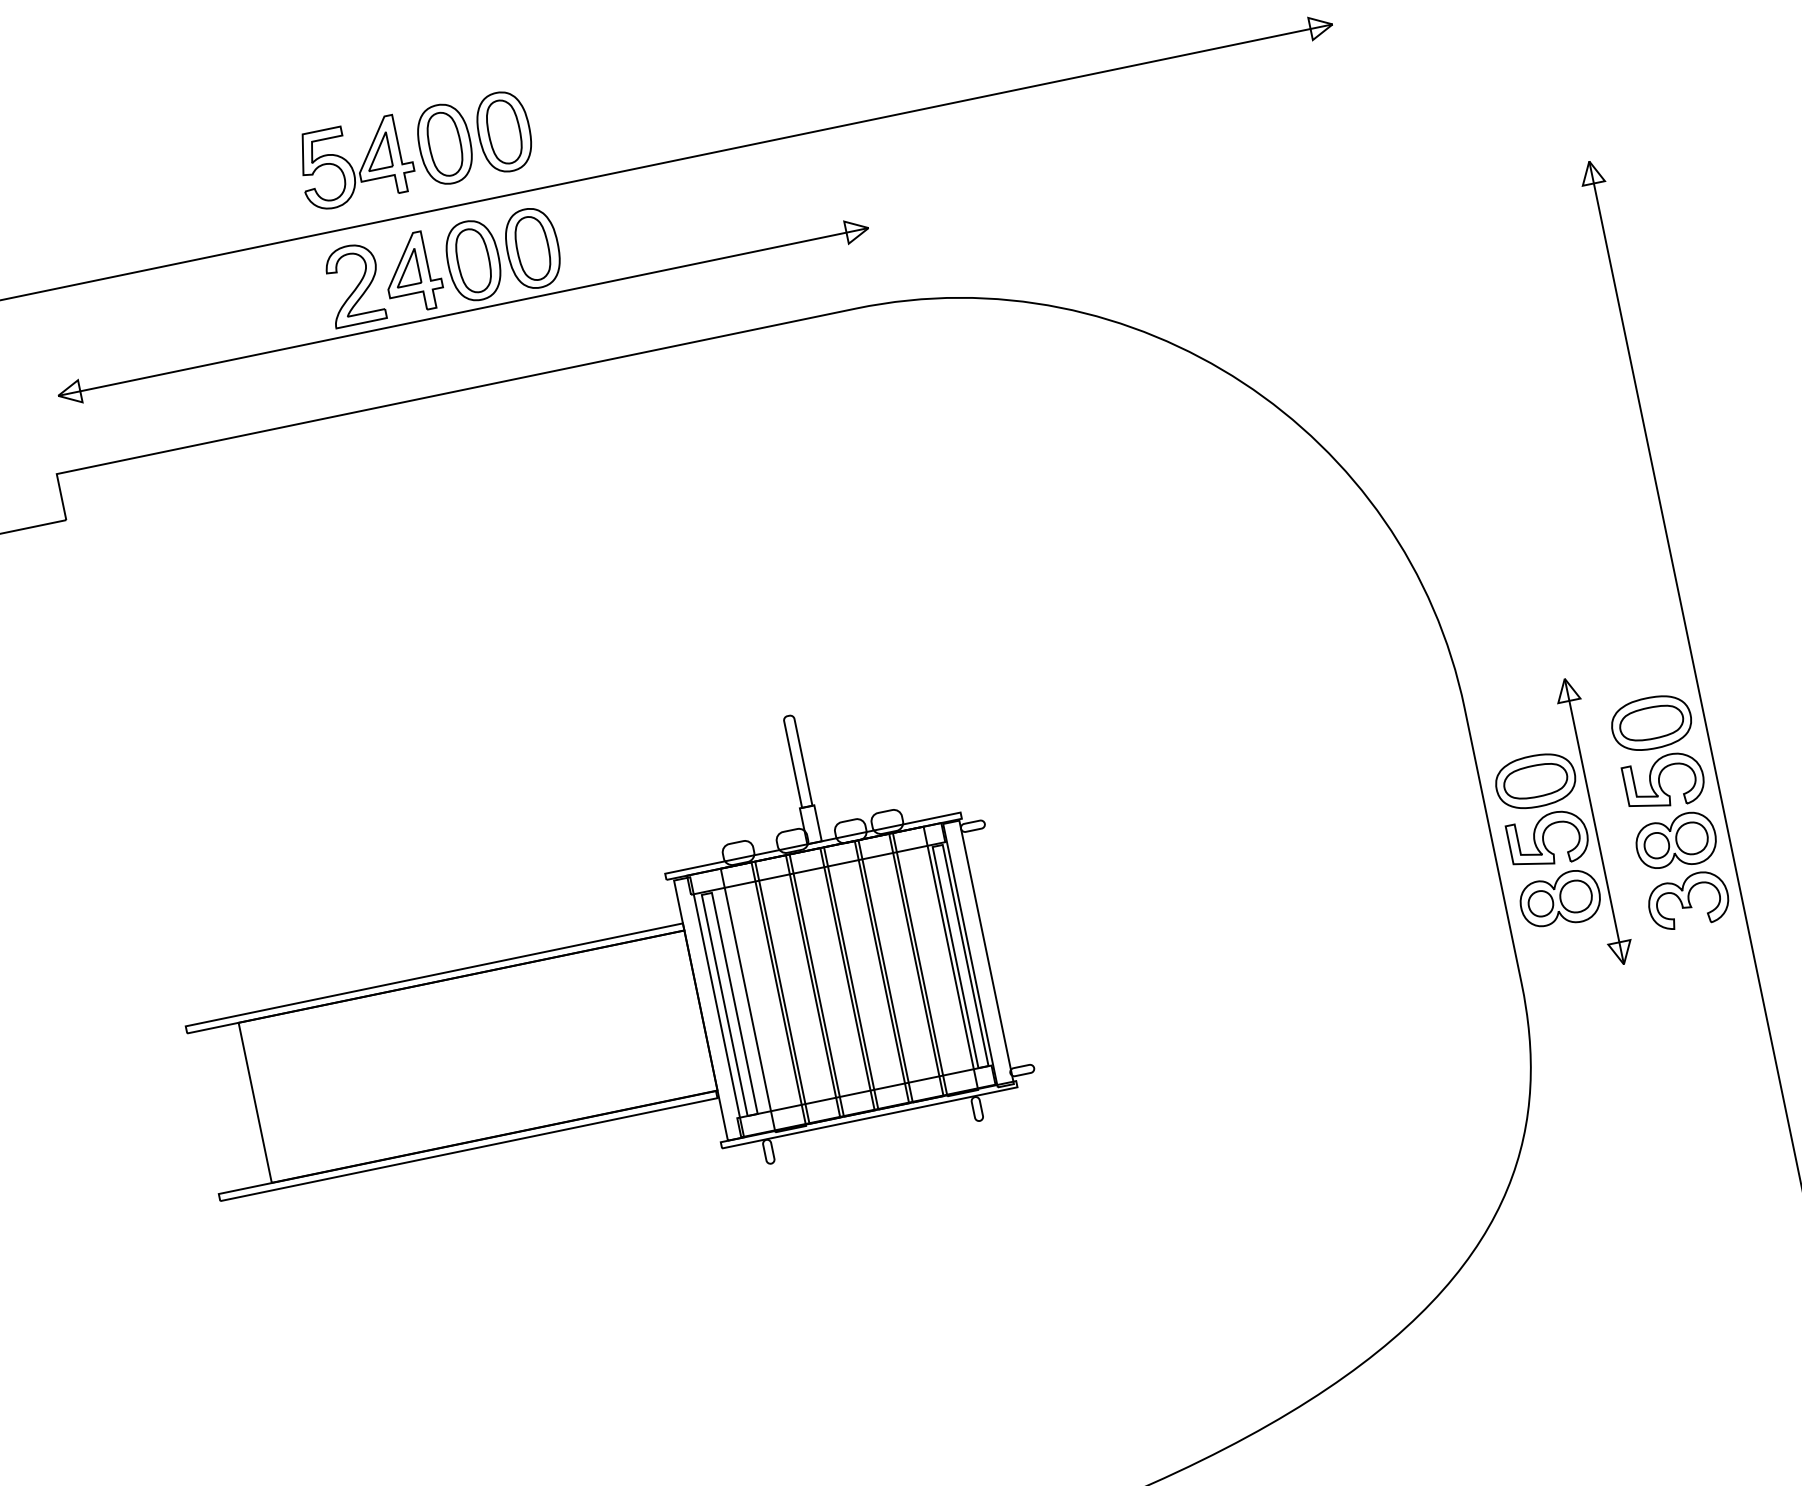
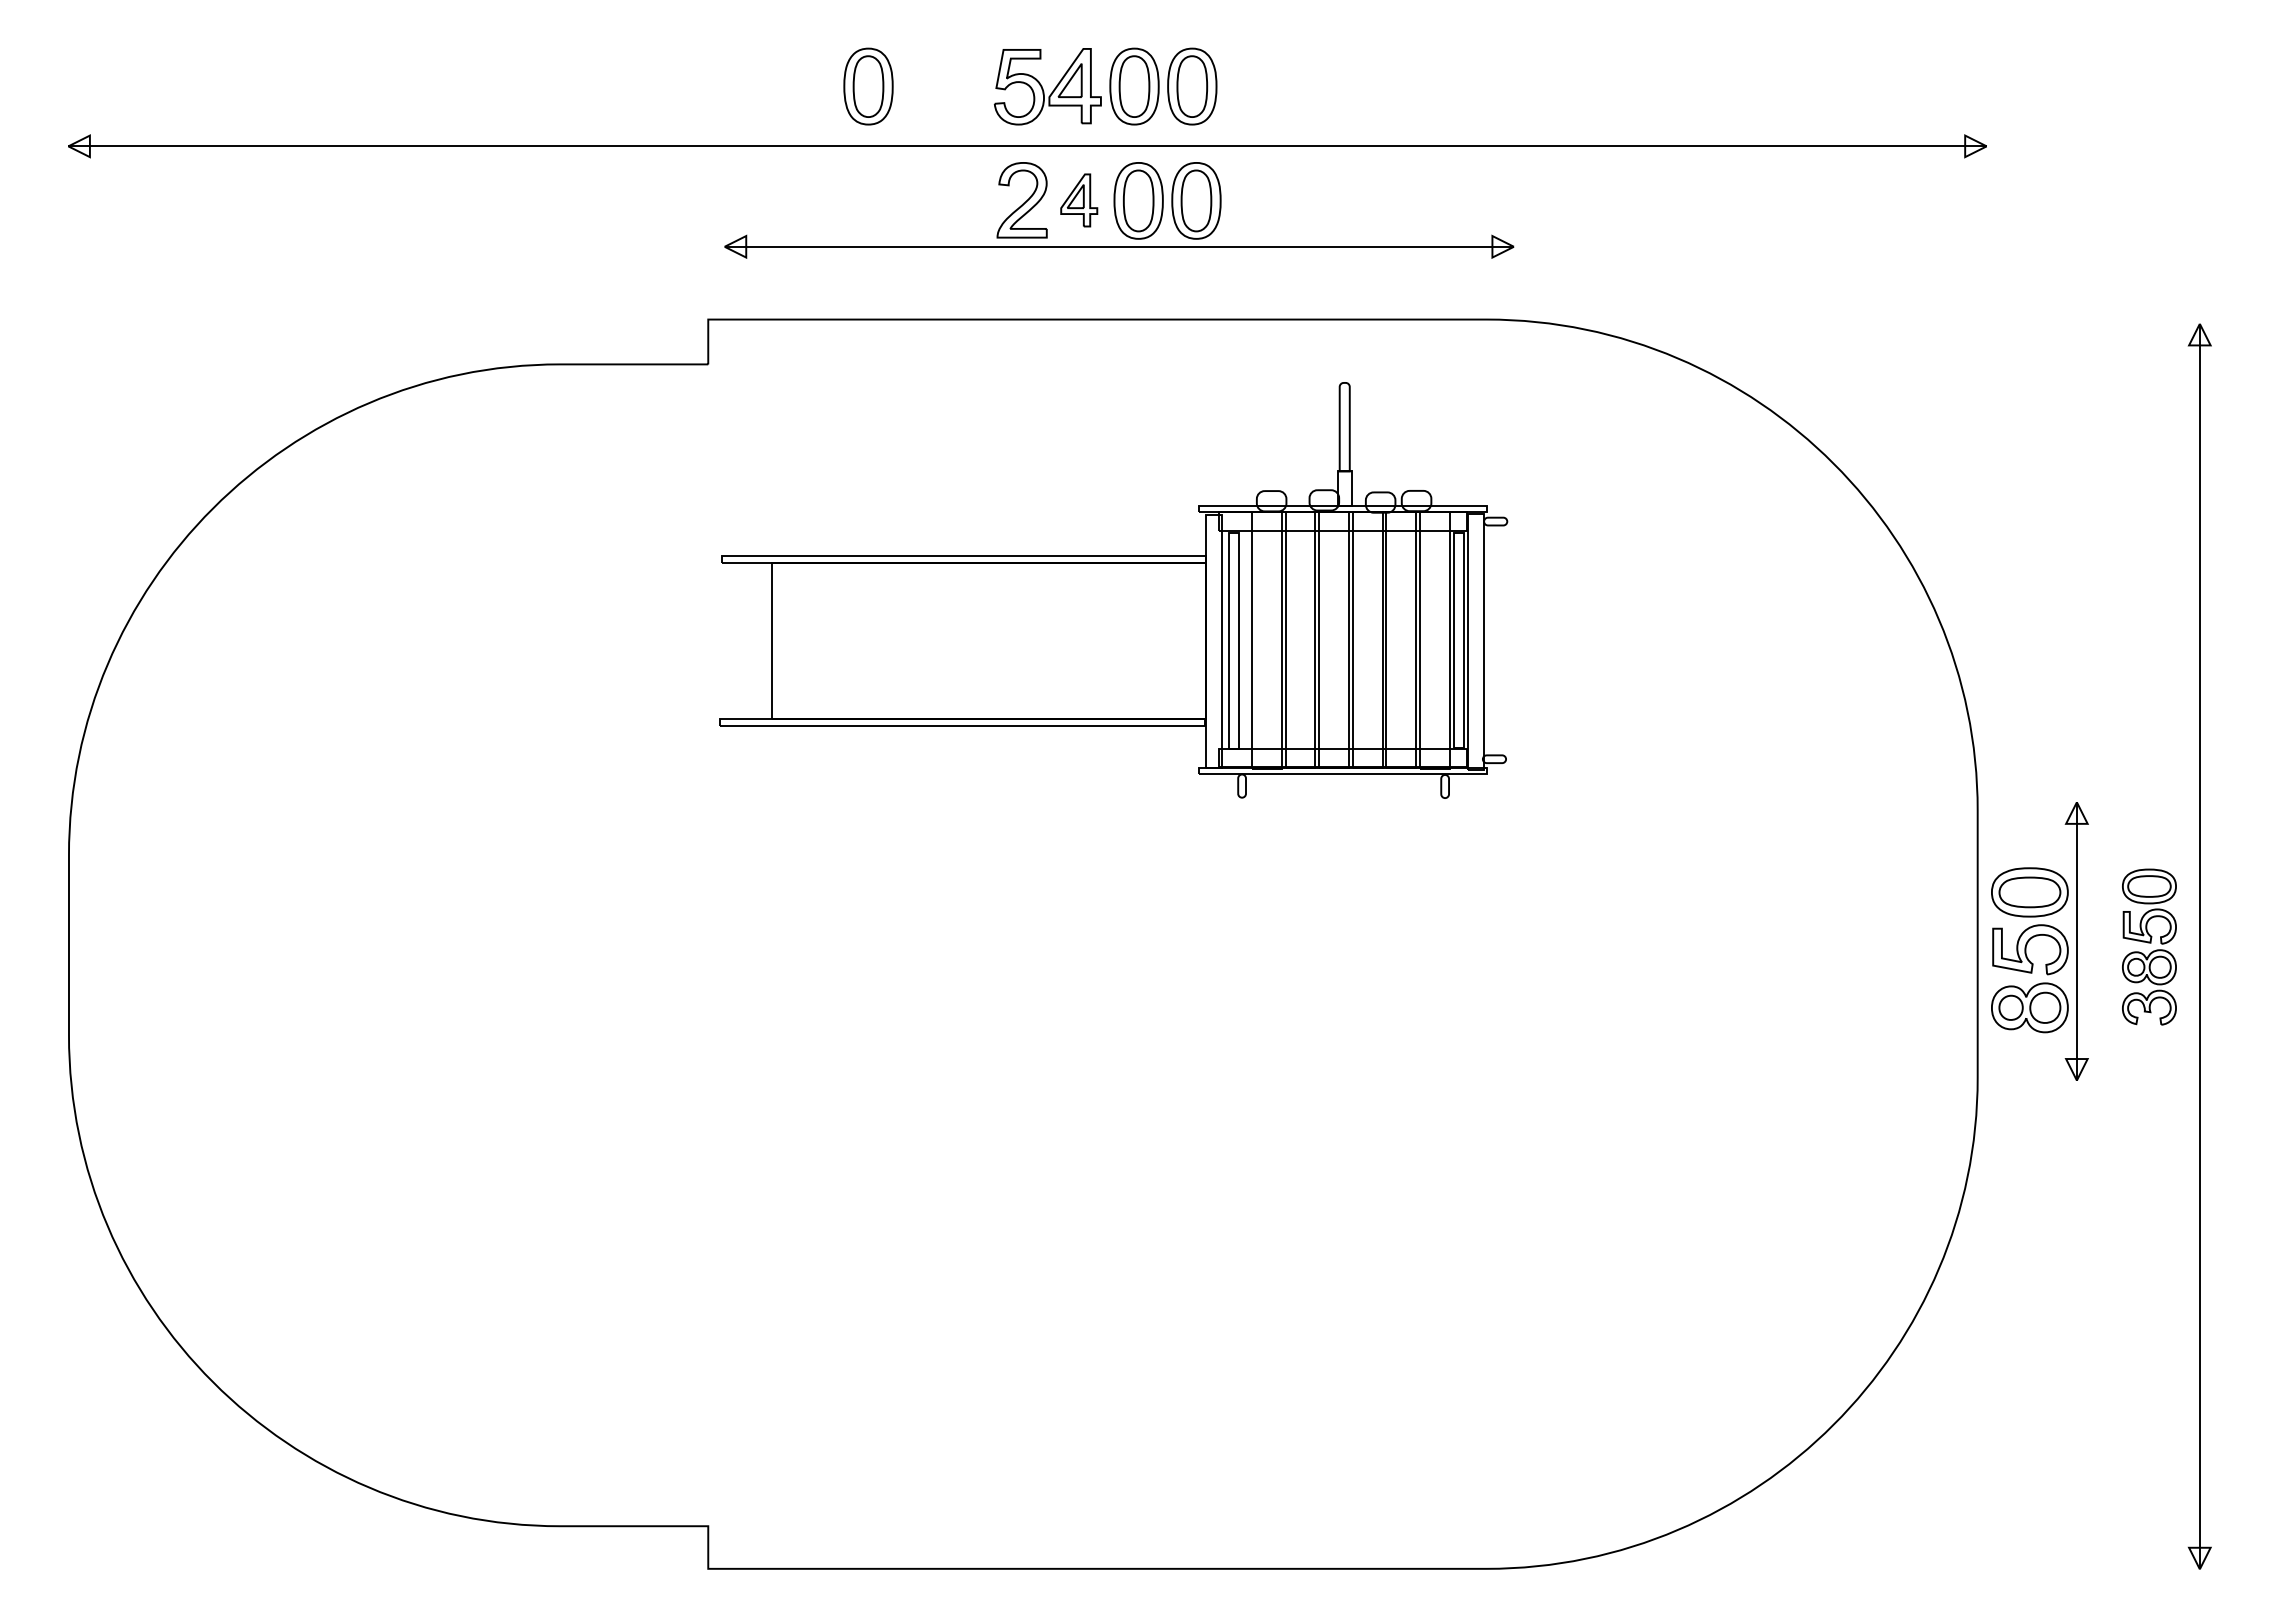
part: (171, 200) -> (868, 86), added
part: (411, 273) -> (1078, 200), size x0.7
part: (1670, 811) -> (2149, 946), size x0.7
part: (595, 978) -> (1113, 590), moved

